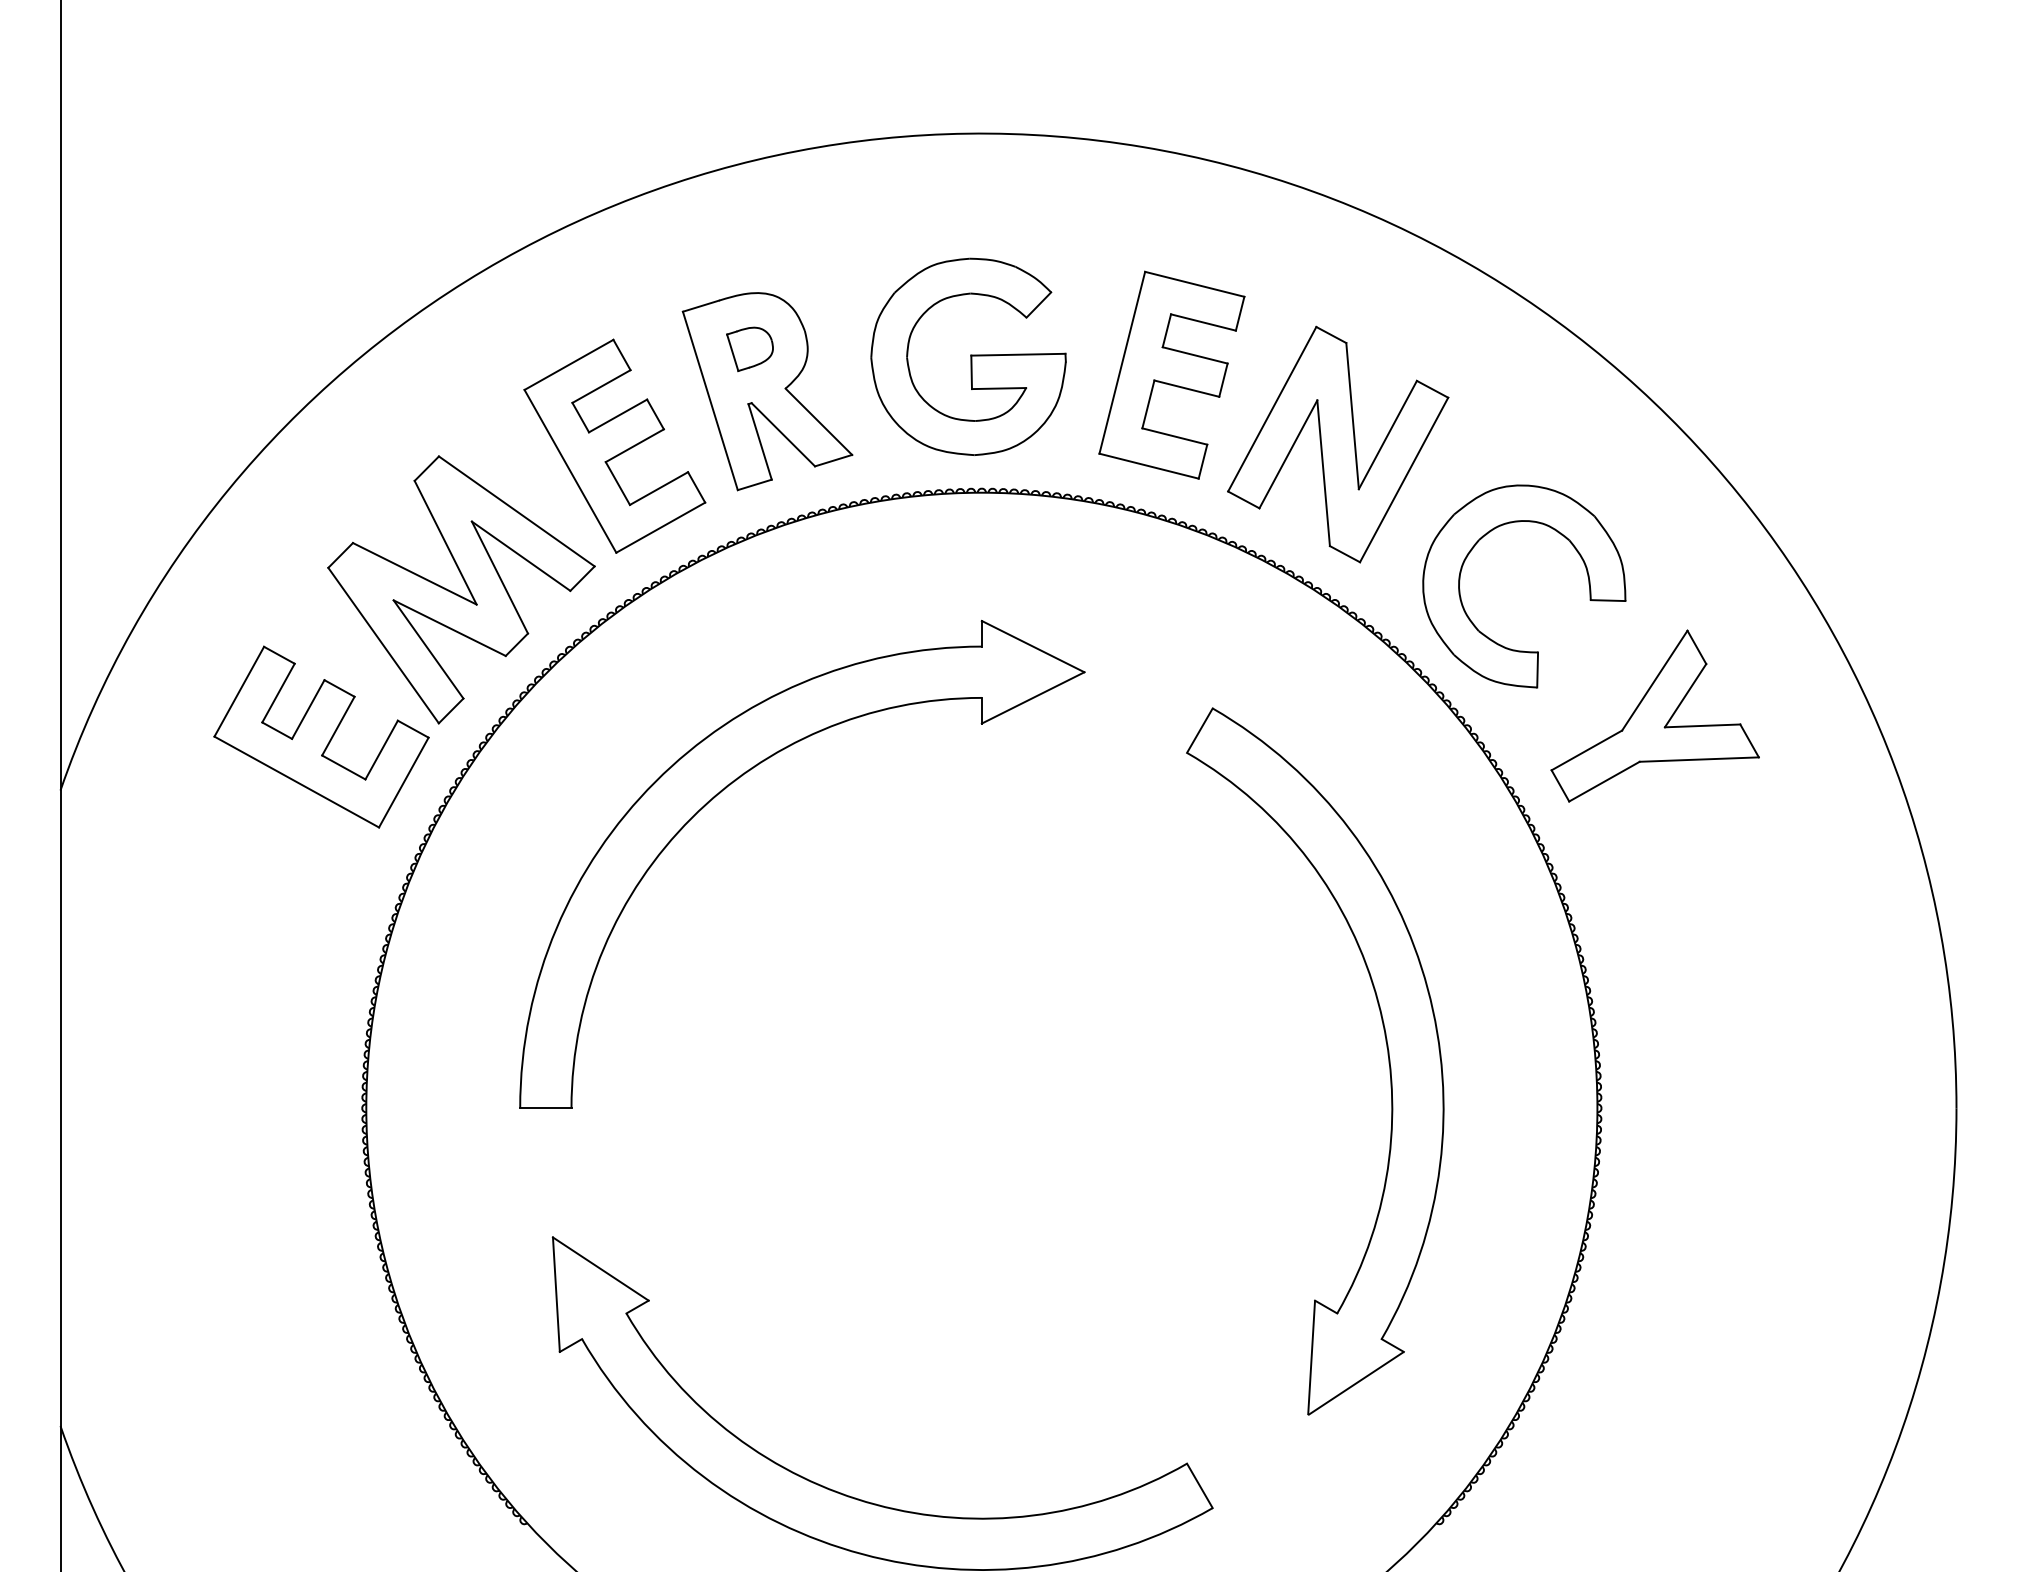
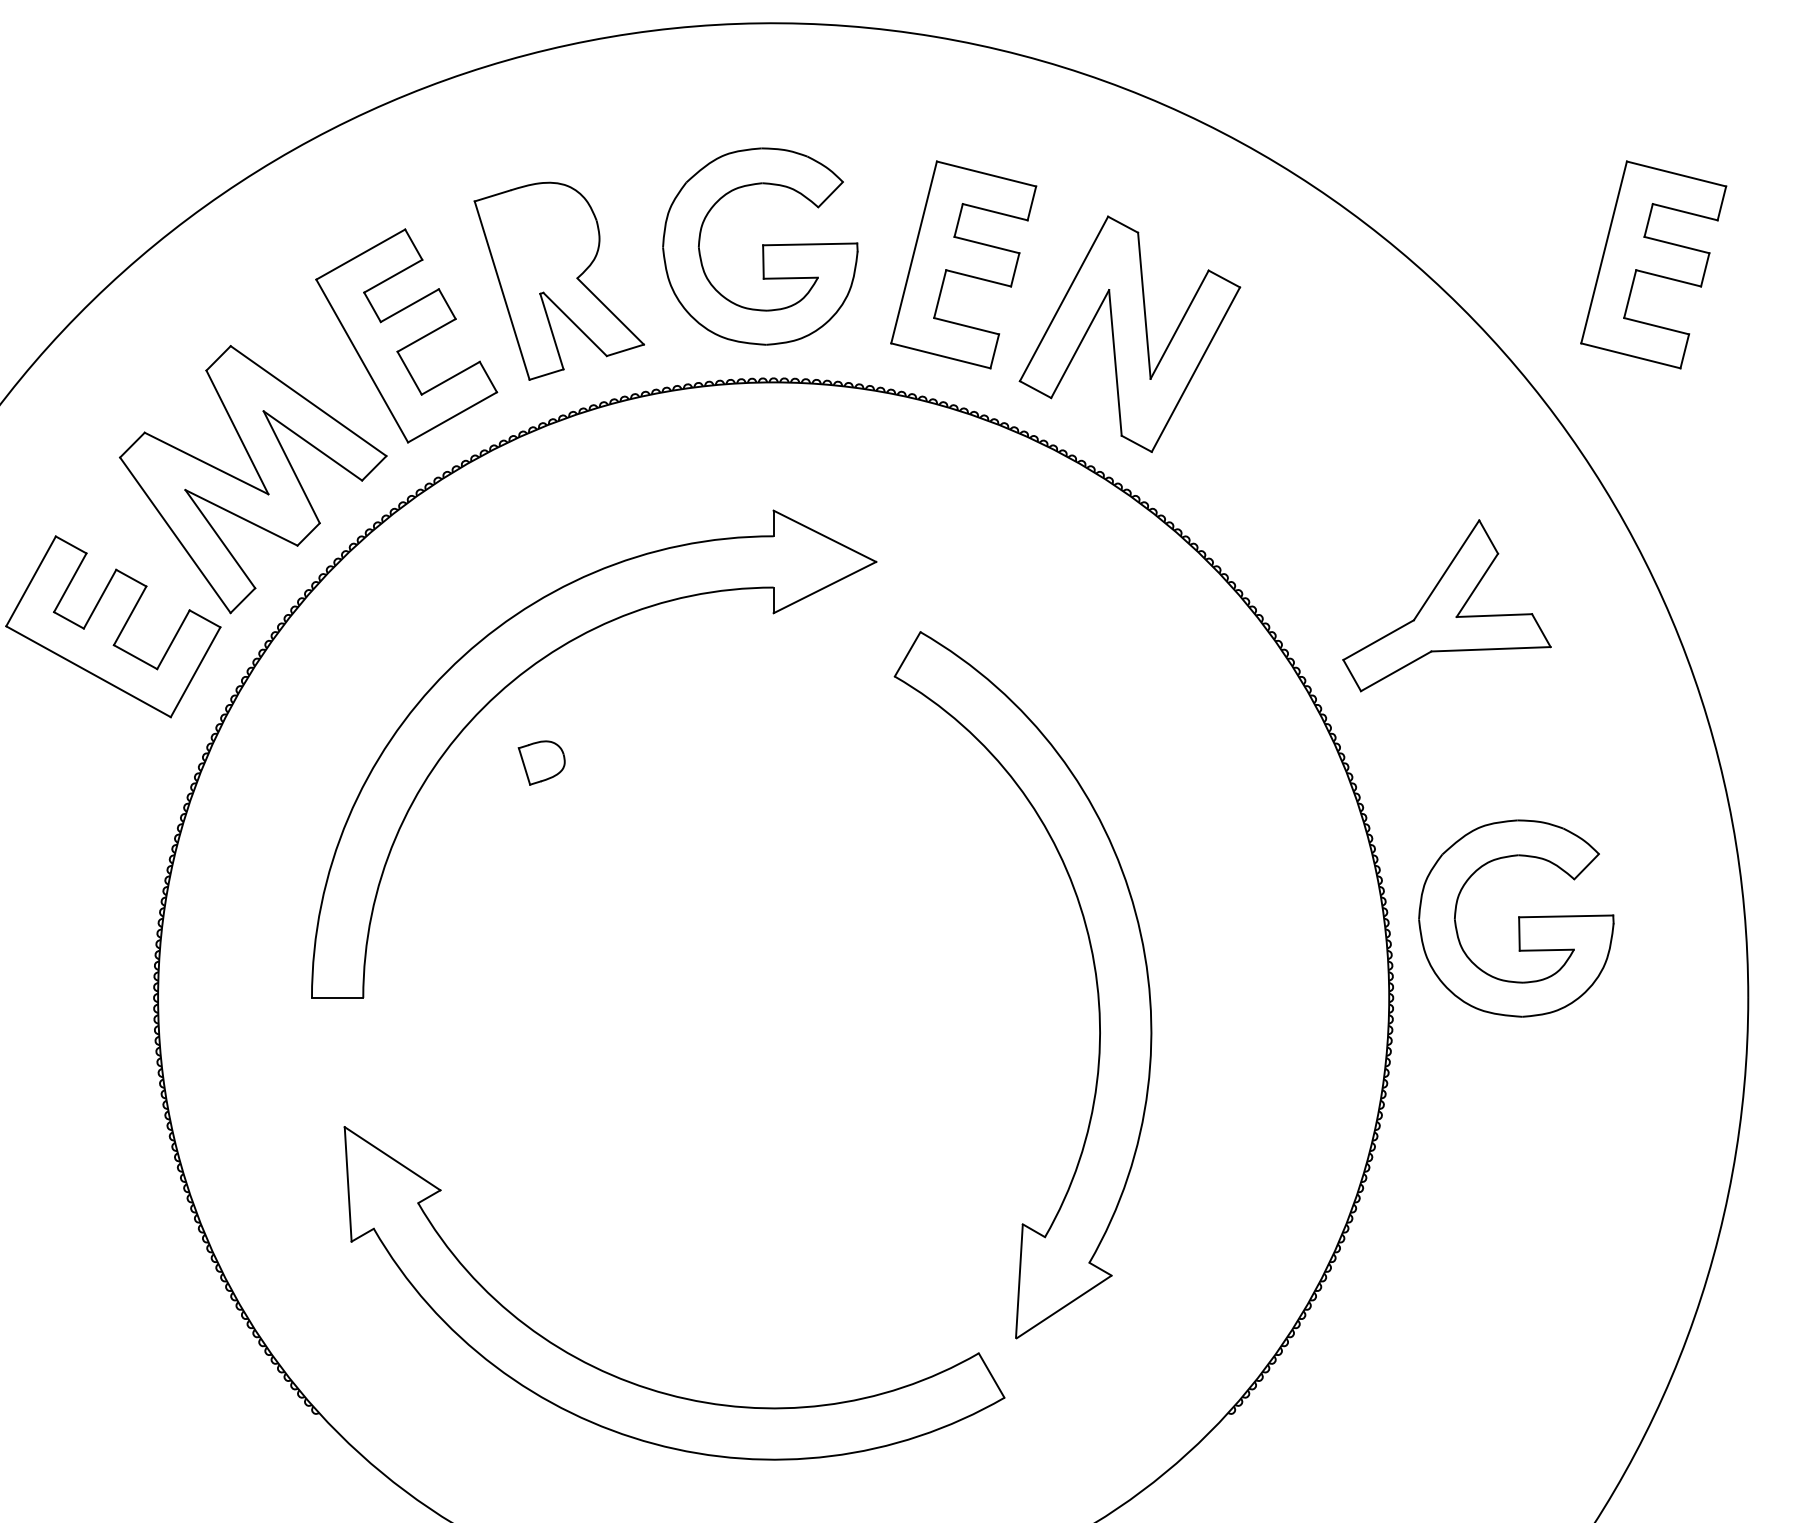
part: (749, 349) -> (541, 763), moved
part: (1861, 374) -> (1653, 264), added
part: (1485, 634) -> (1277, 524), removed
part: (1724, 1028) -> (1516, 918), added
part: (1387, 1055) -> (1095, 979), moved

